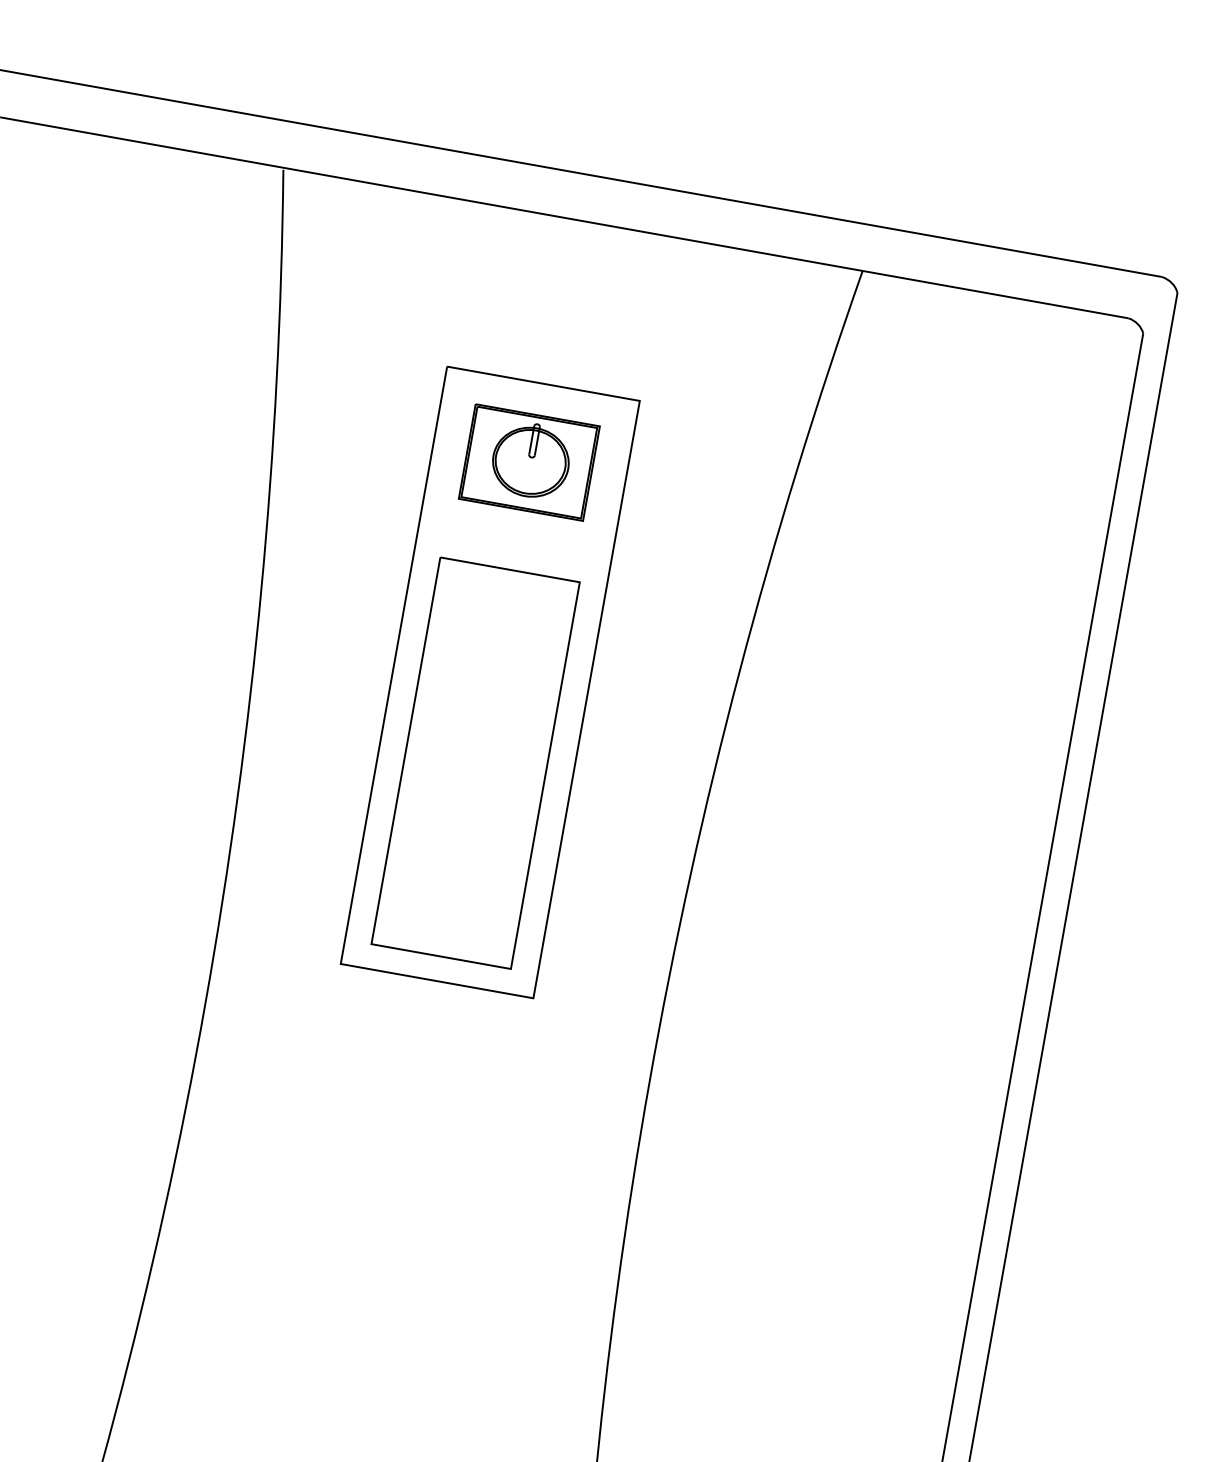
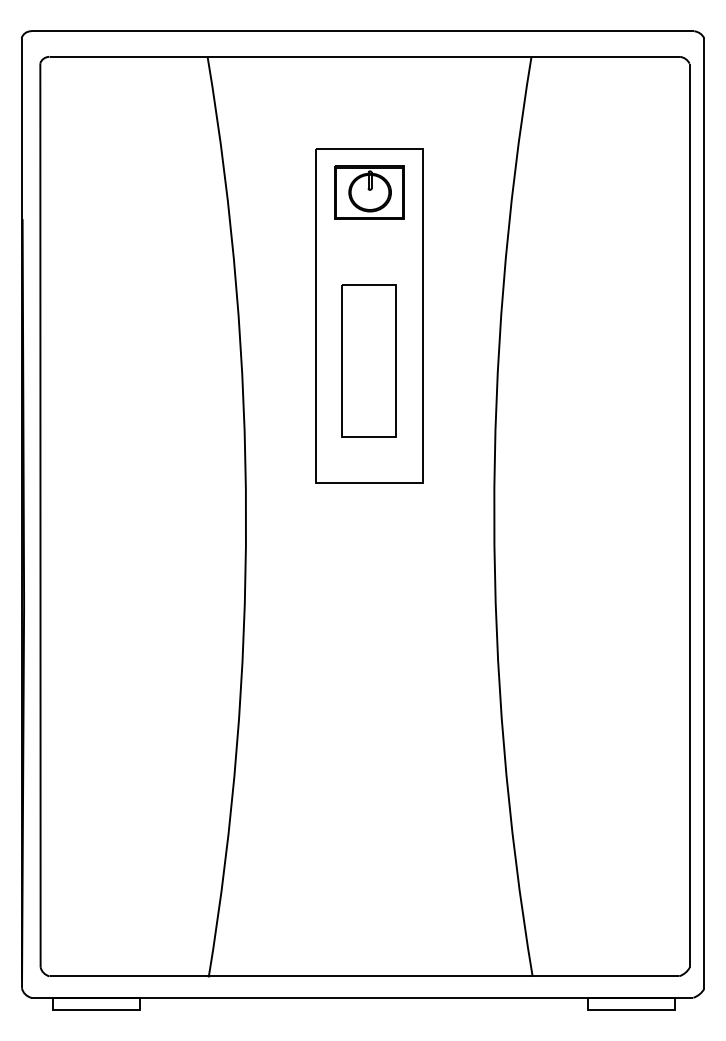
part: (474, 762) -> (368, 360), size x0.7

